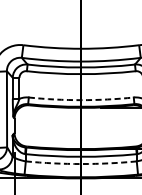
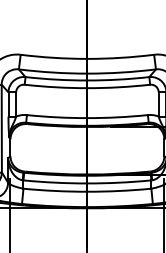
arc: (81, 100) -> (87, 118), dashed -> solid
arc: (81, 163) -> (87, 191), dashed -> solid

